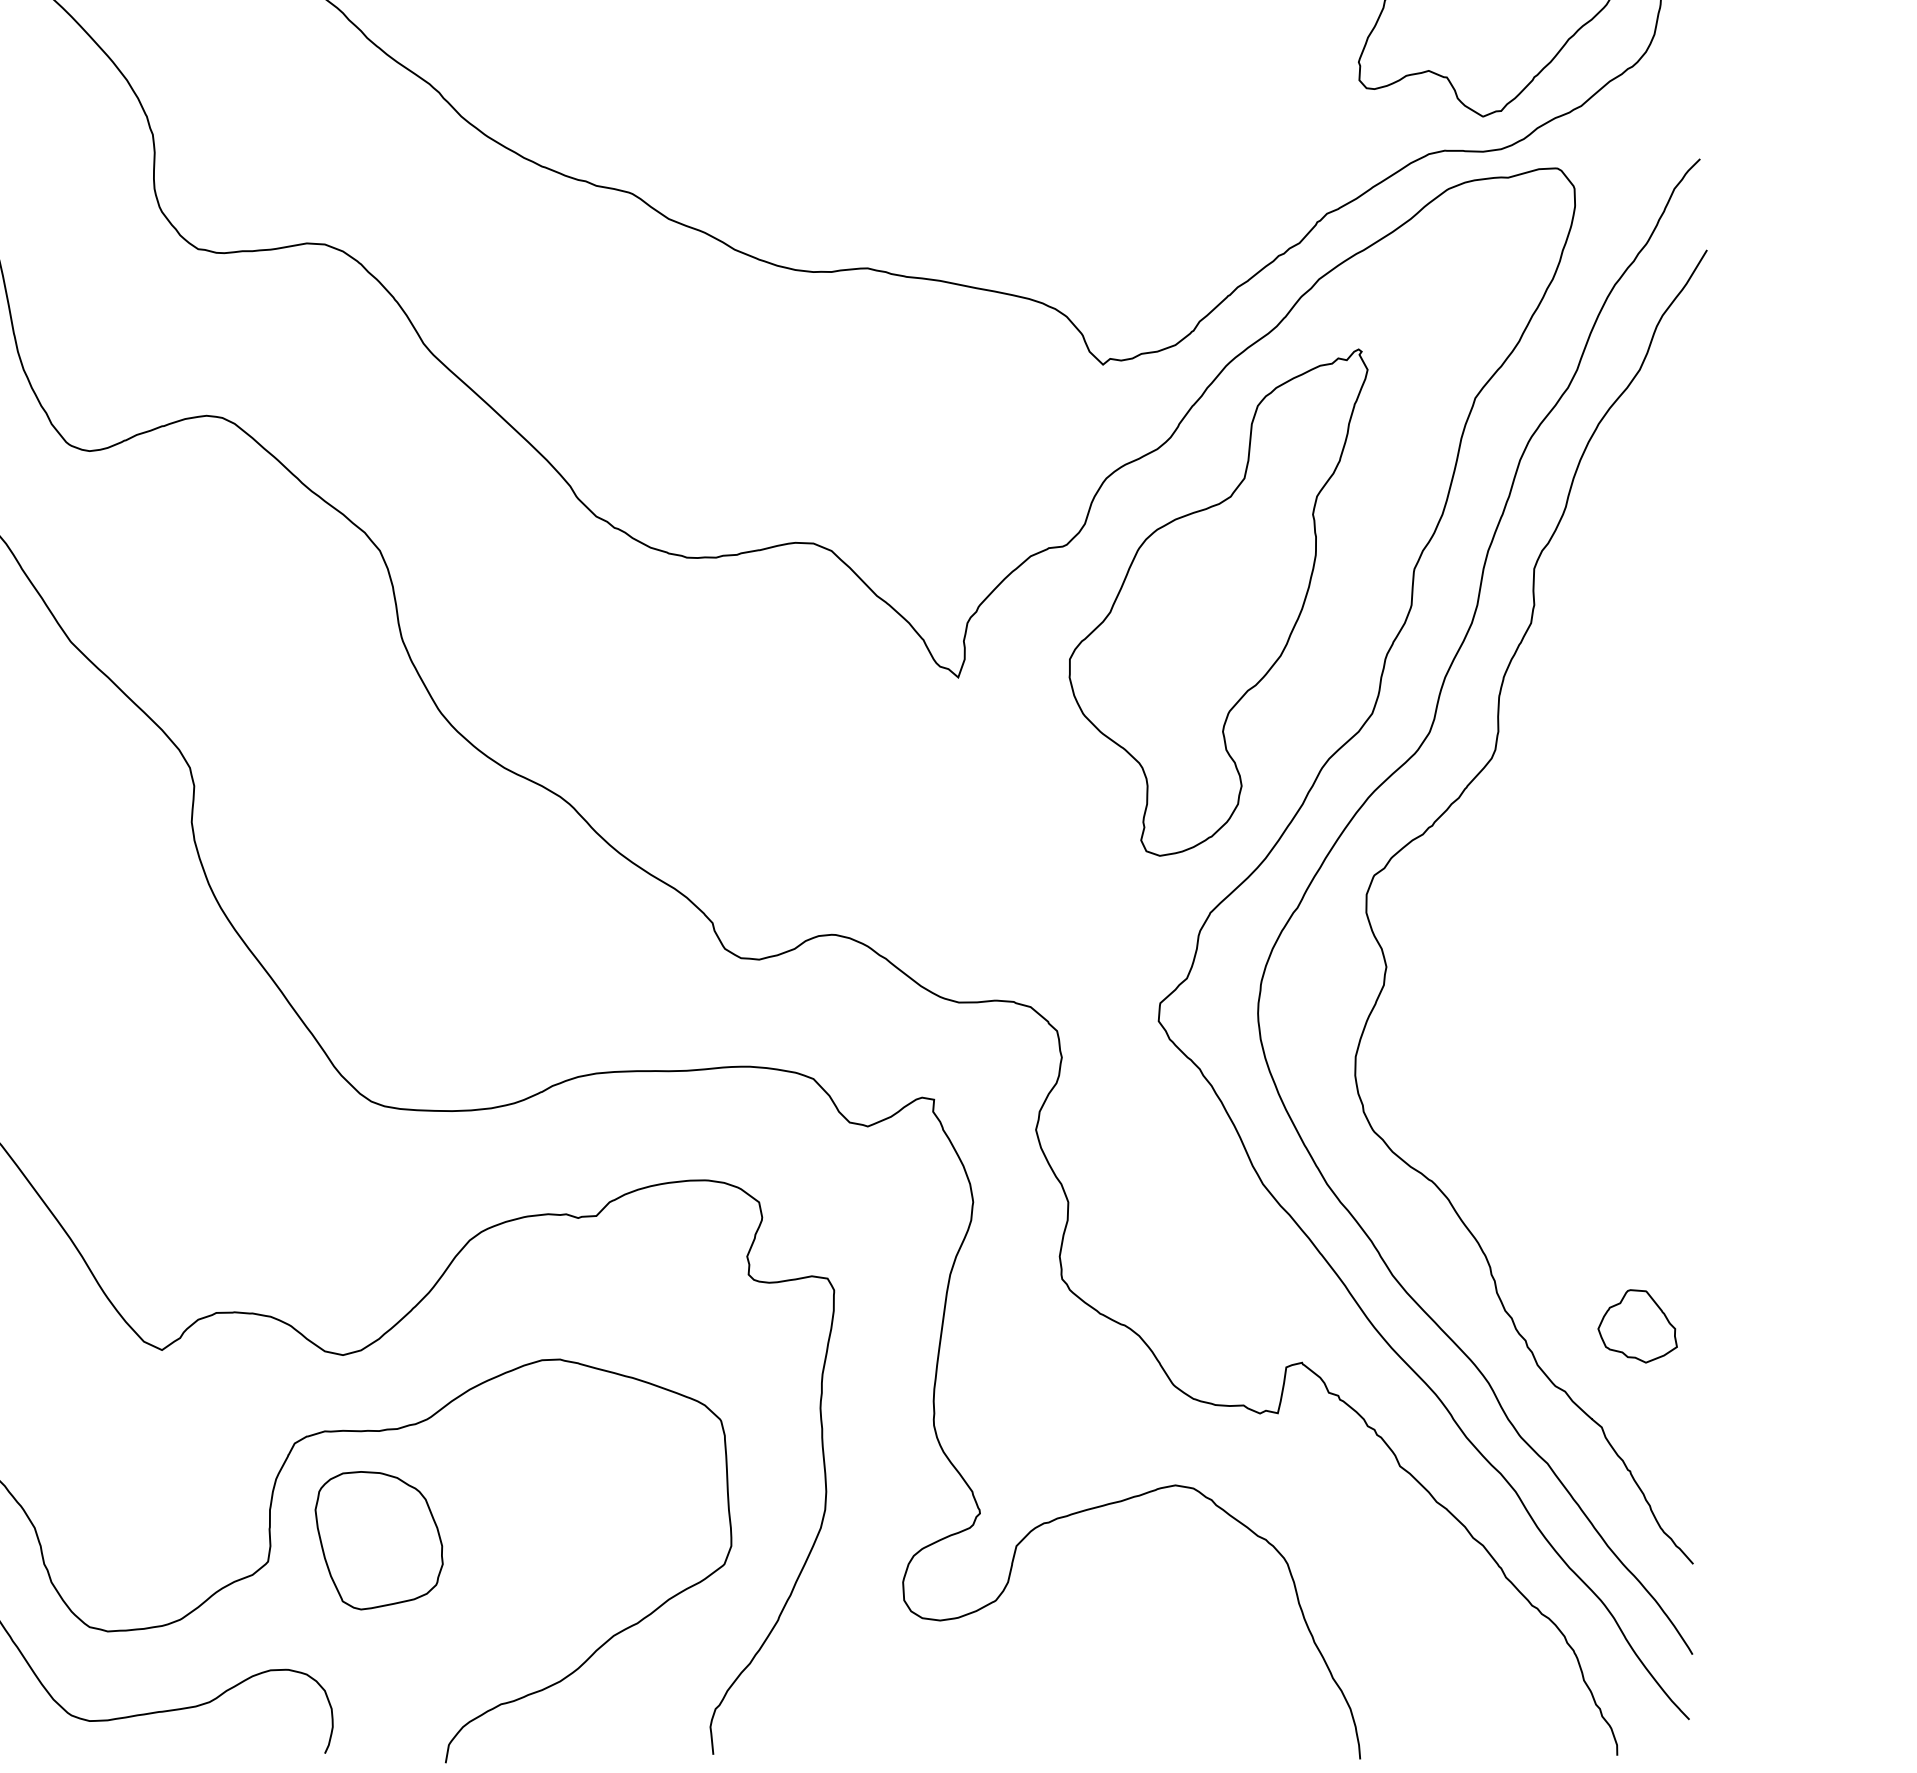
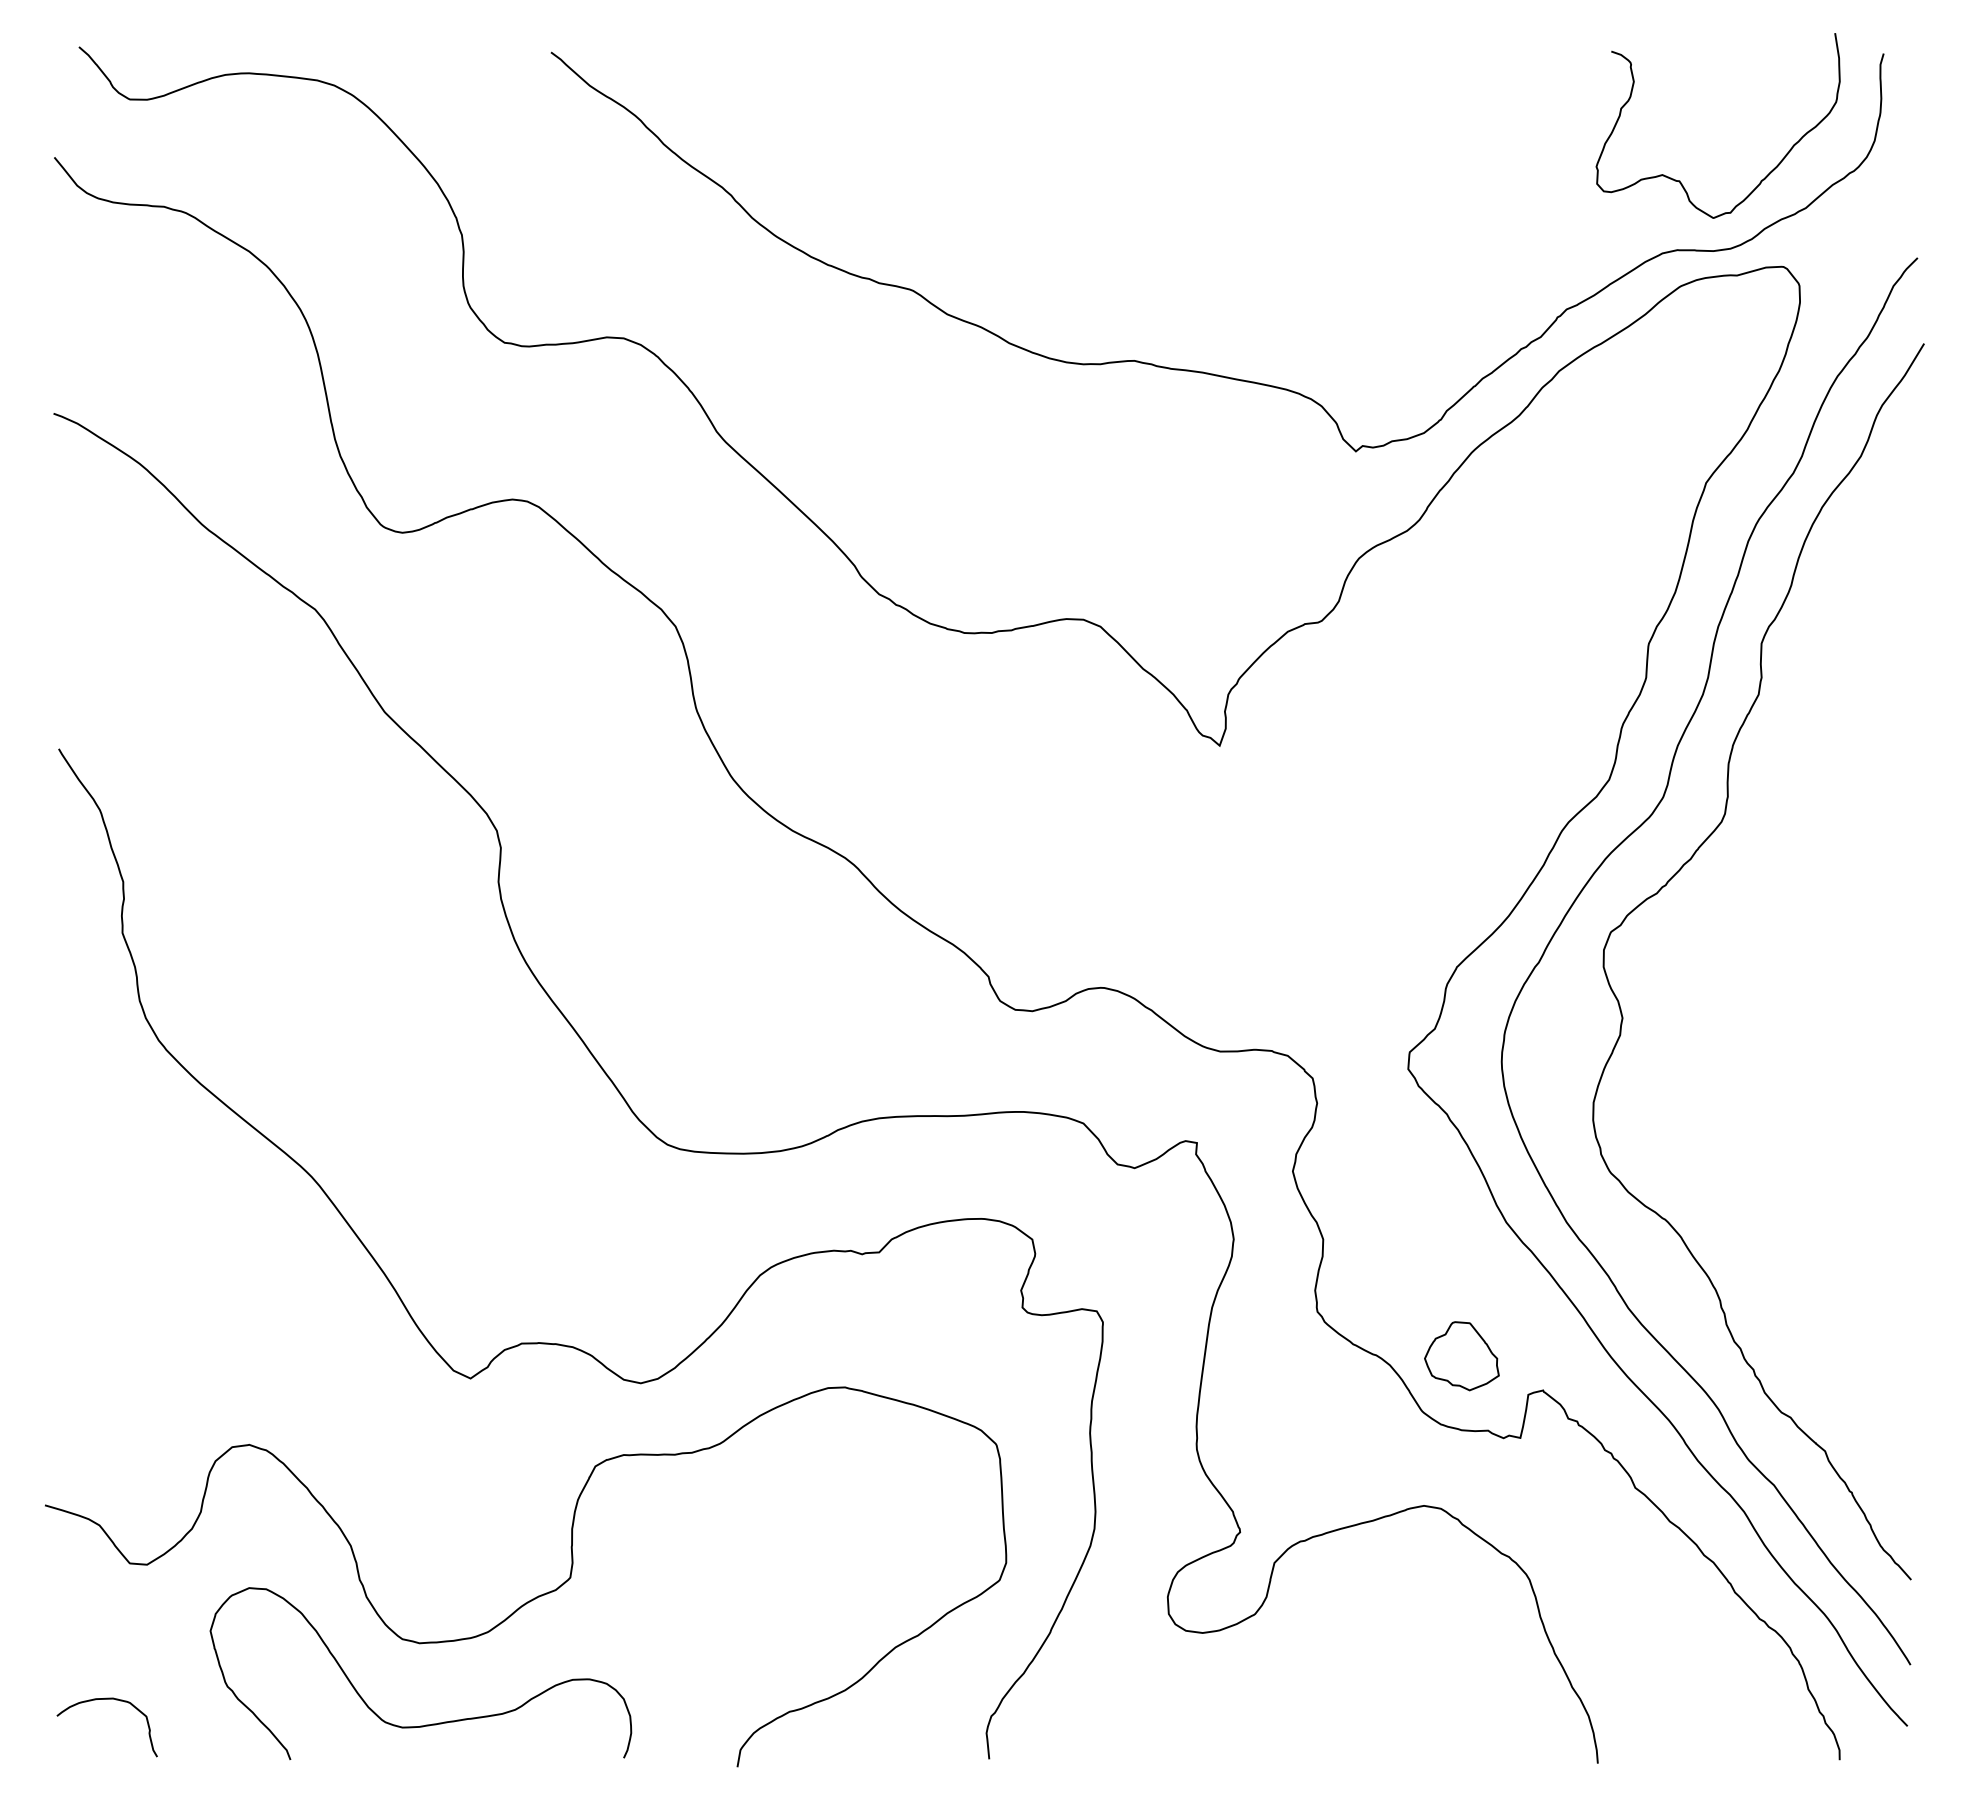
part: (1218, 602) -> (1464, 675), removed
part: (1637, 1326) -> (1461, 1356), moved
part: (378, 1540) -> (674, 1557), removed

